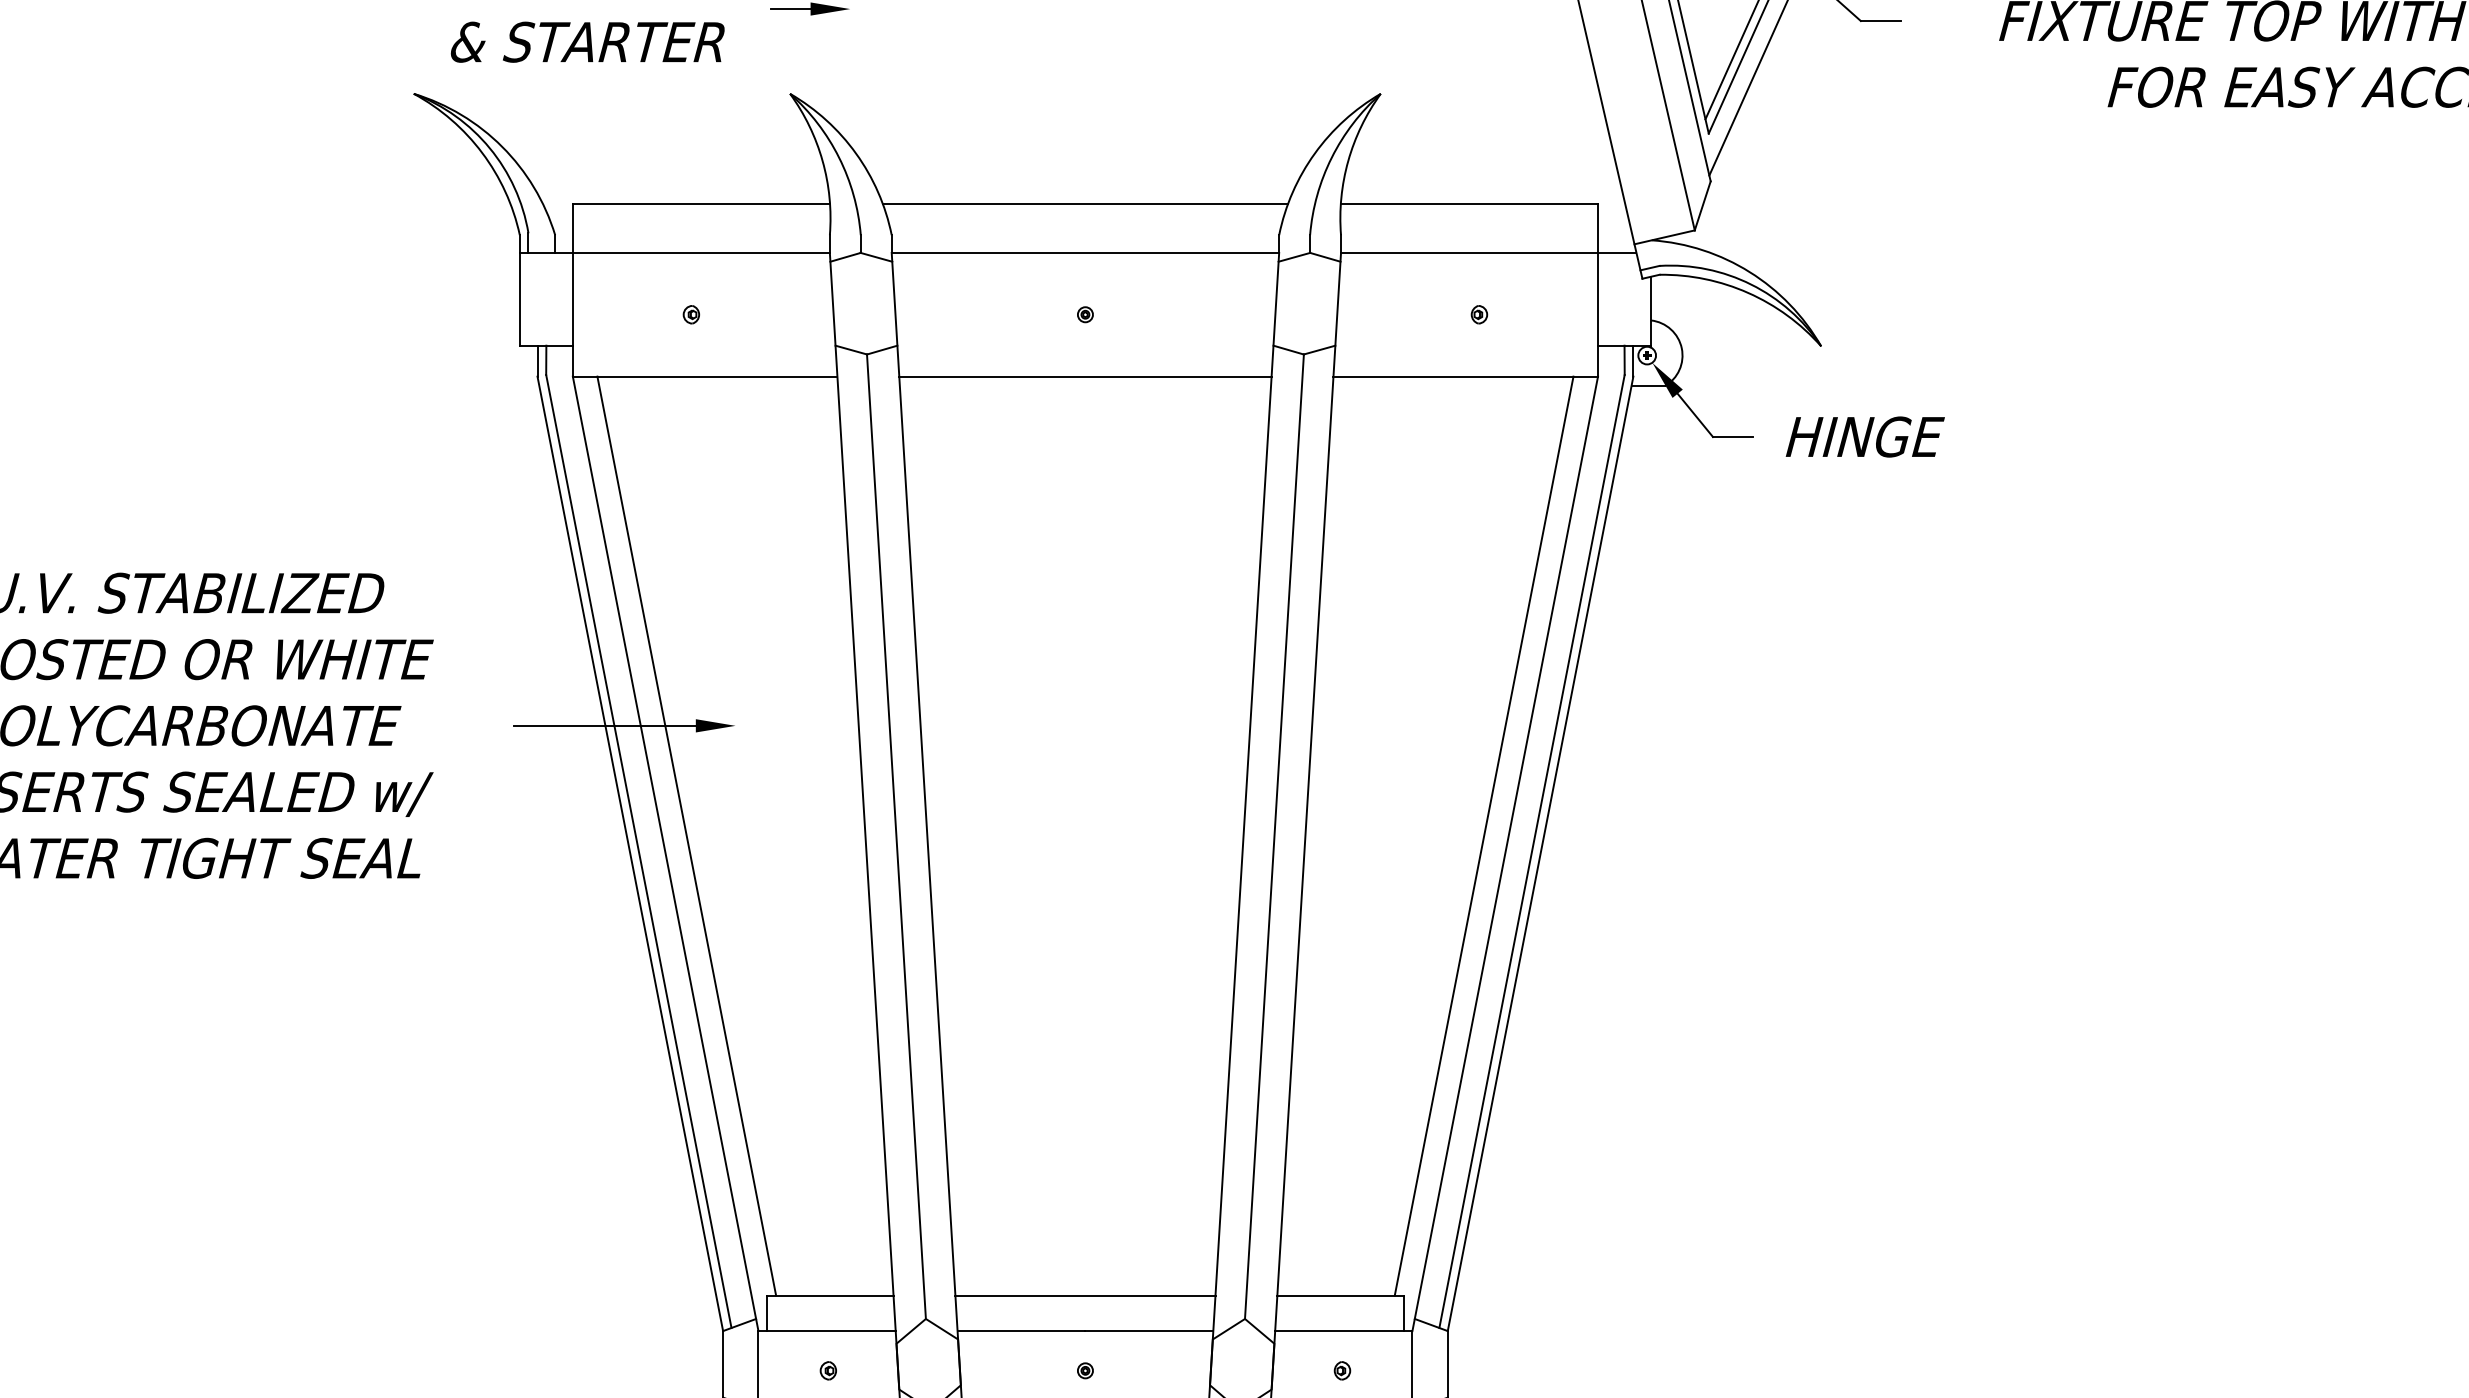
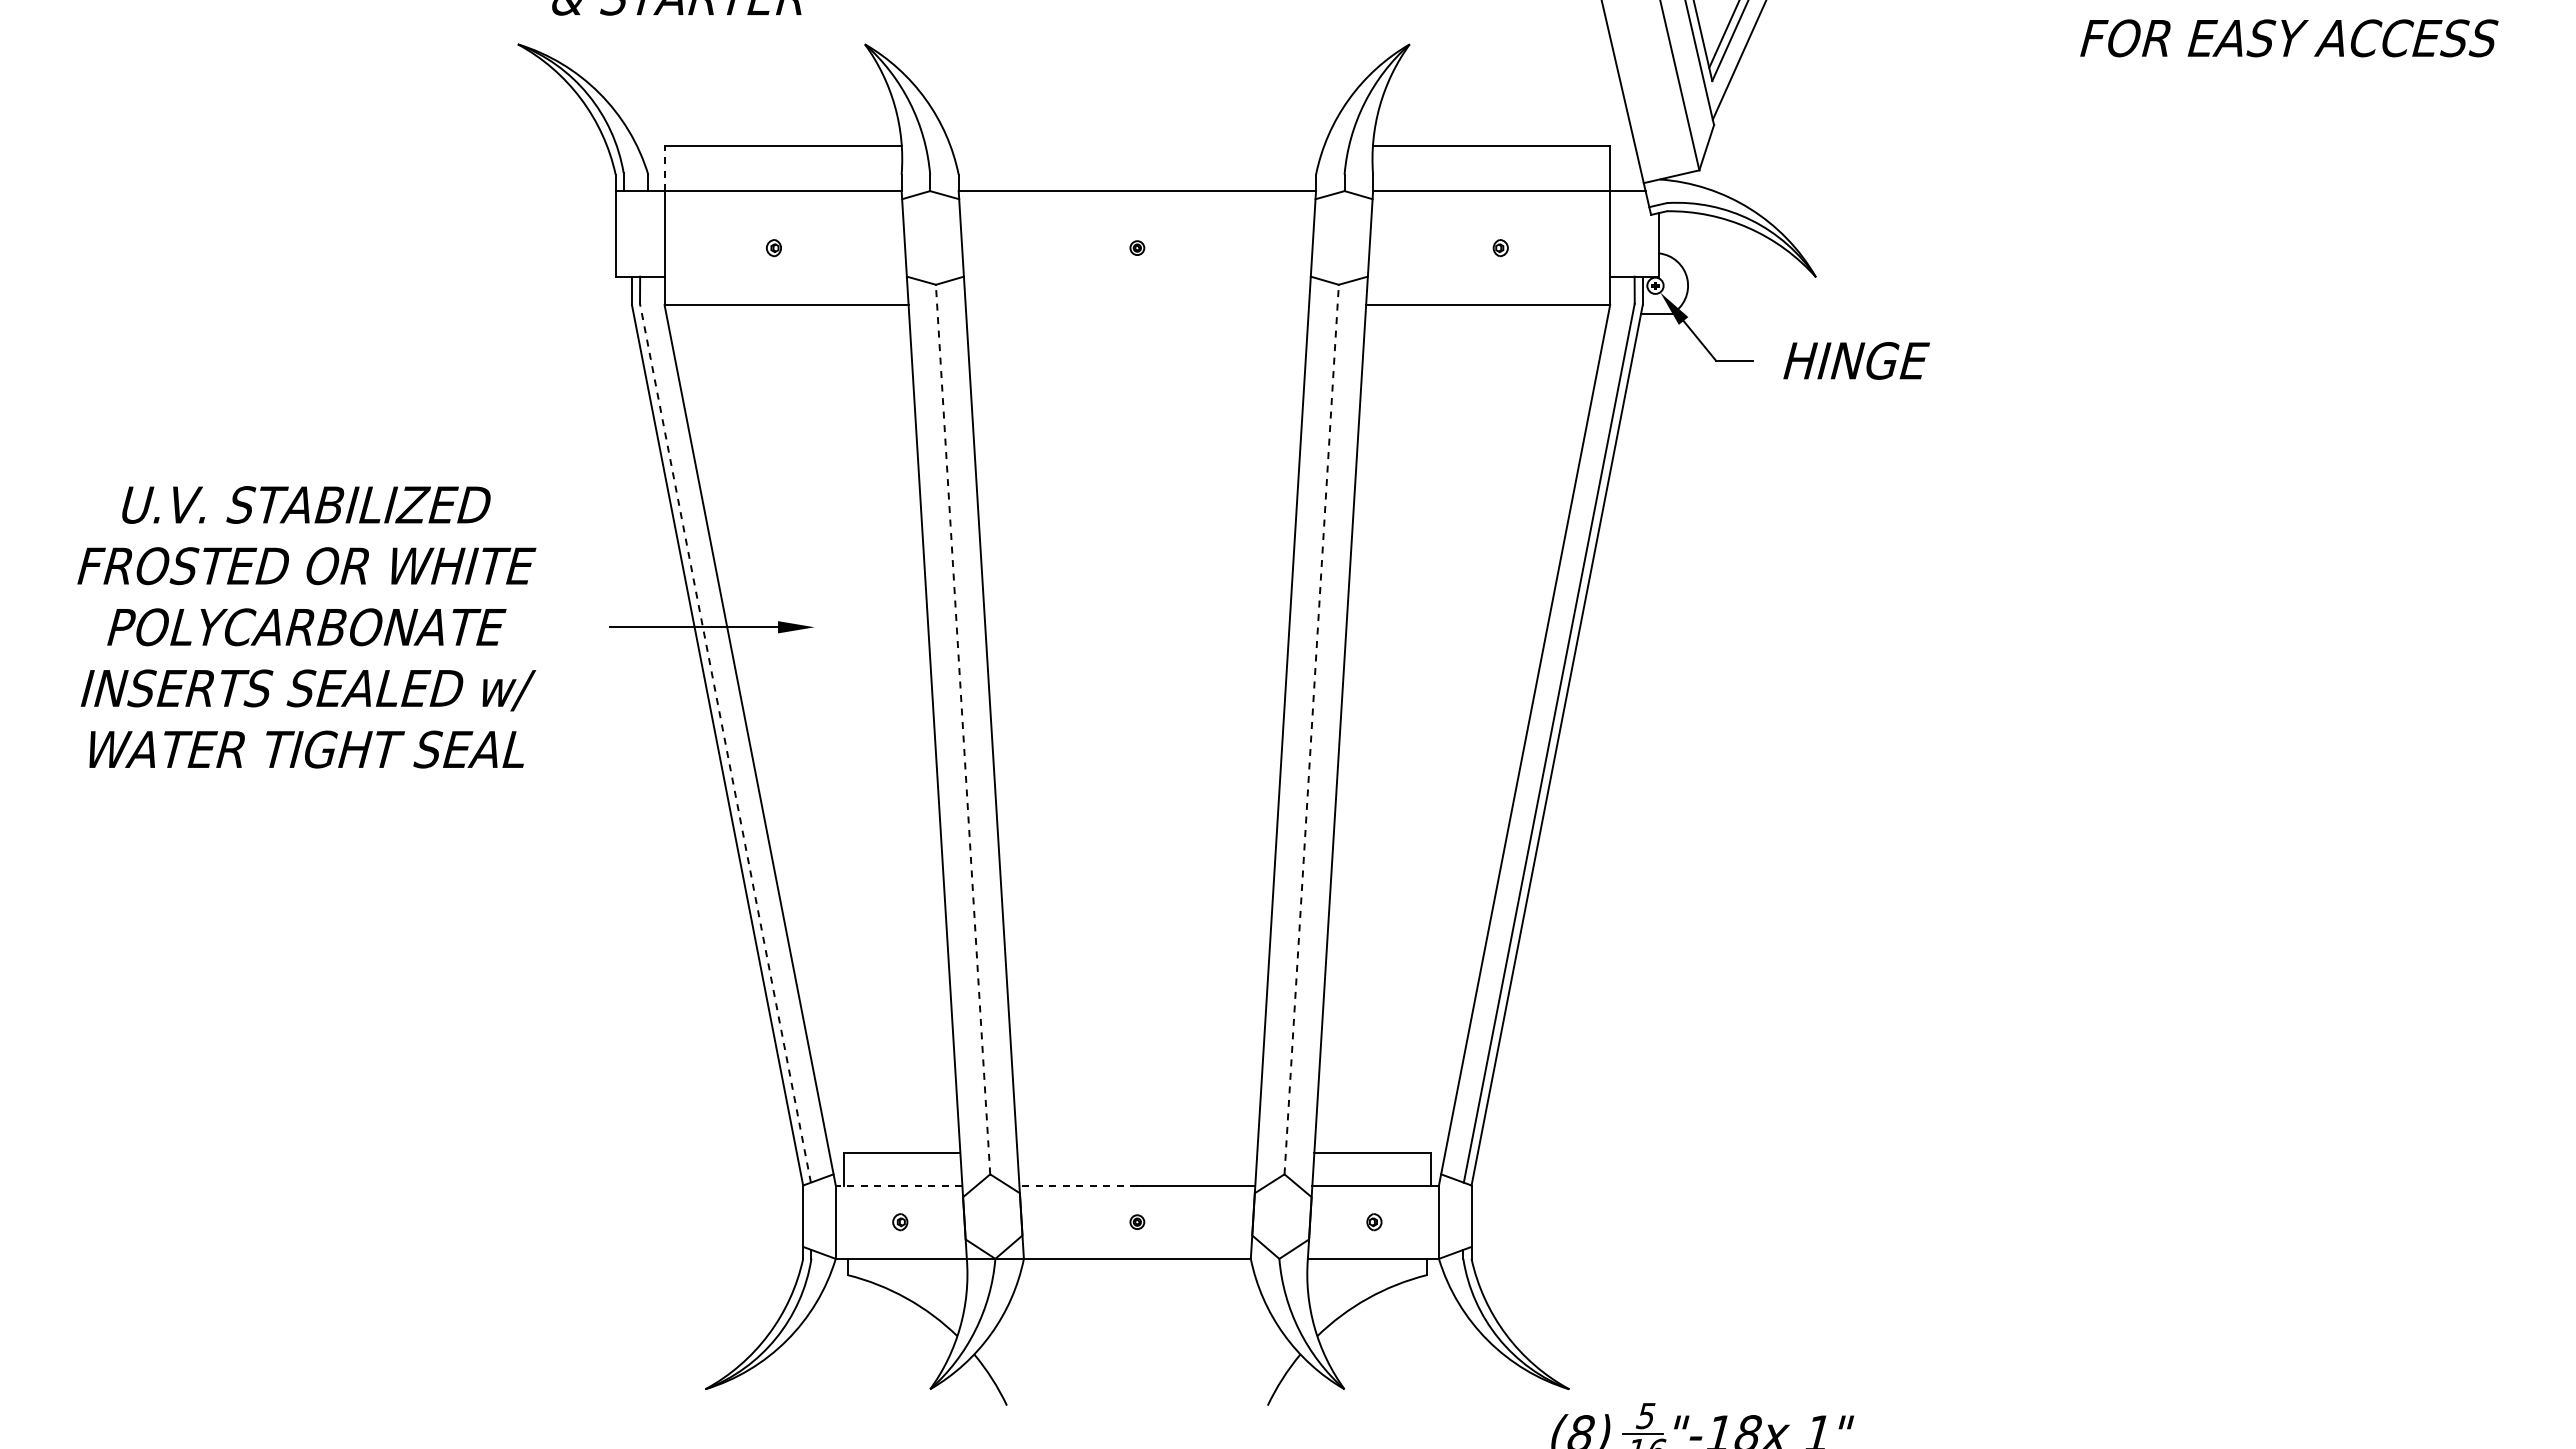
line: (1085, 204) -> (1137, 146), removed
line: (572, 228) -> (664, 168), solid -> dashed
line: (1085, 376) -> (1137, 305), removed
line: (686, 835) -> (769, 728), removed
line: (1483, 835) -> (1504, 728), removed
line: (896, 836) -> (963, 729), solid -> dashed
line: (1274, 836) -> (1311, 729), solid -> dashed
line: (638, 851) -> (725, 743), solid -> dashed
line: (1085, 1295) -> (1137, 1152), removed
line: (826, 1331) -> (898, 1185), solid -> dashed
line: (1021, 1331) -> (1078, 1185), solid -> dashed

